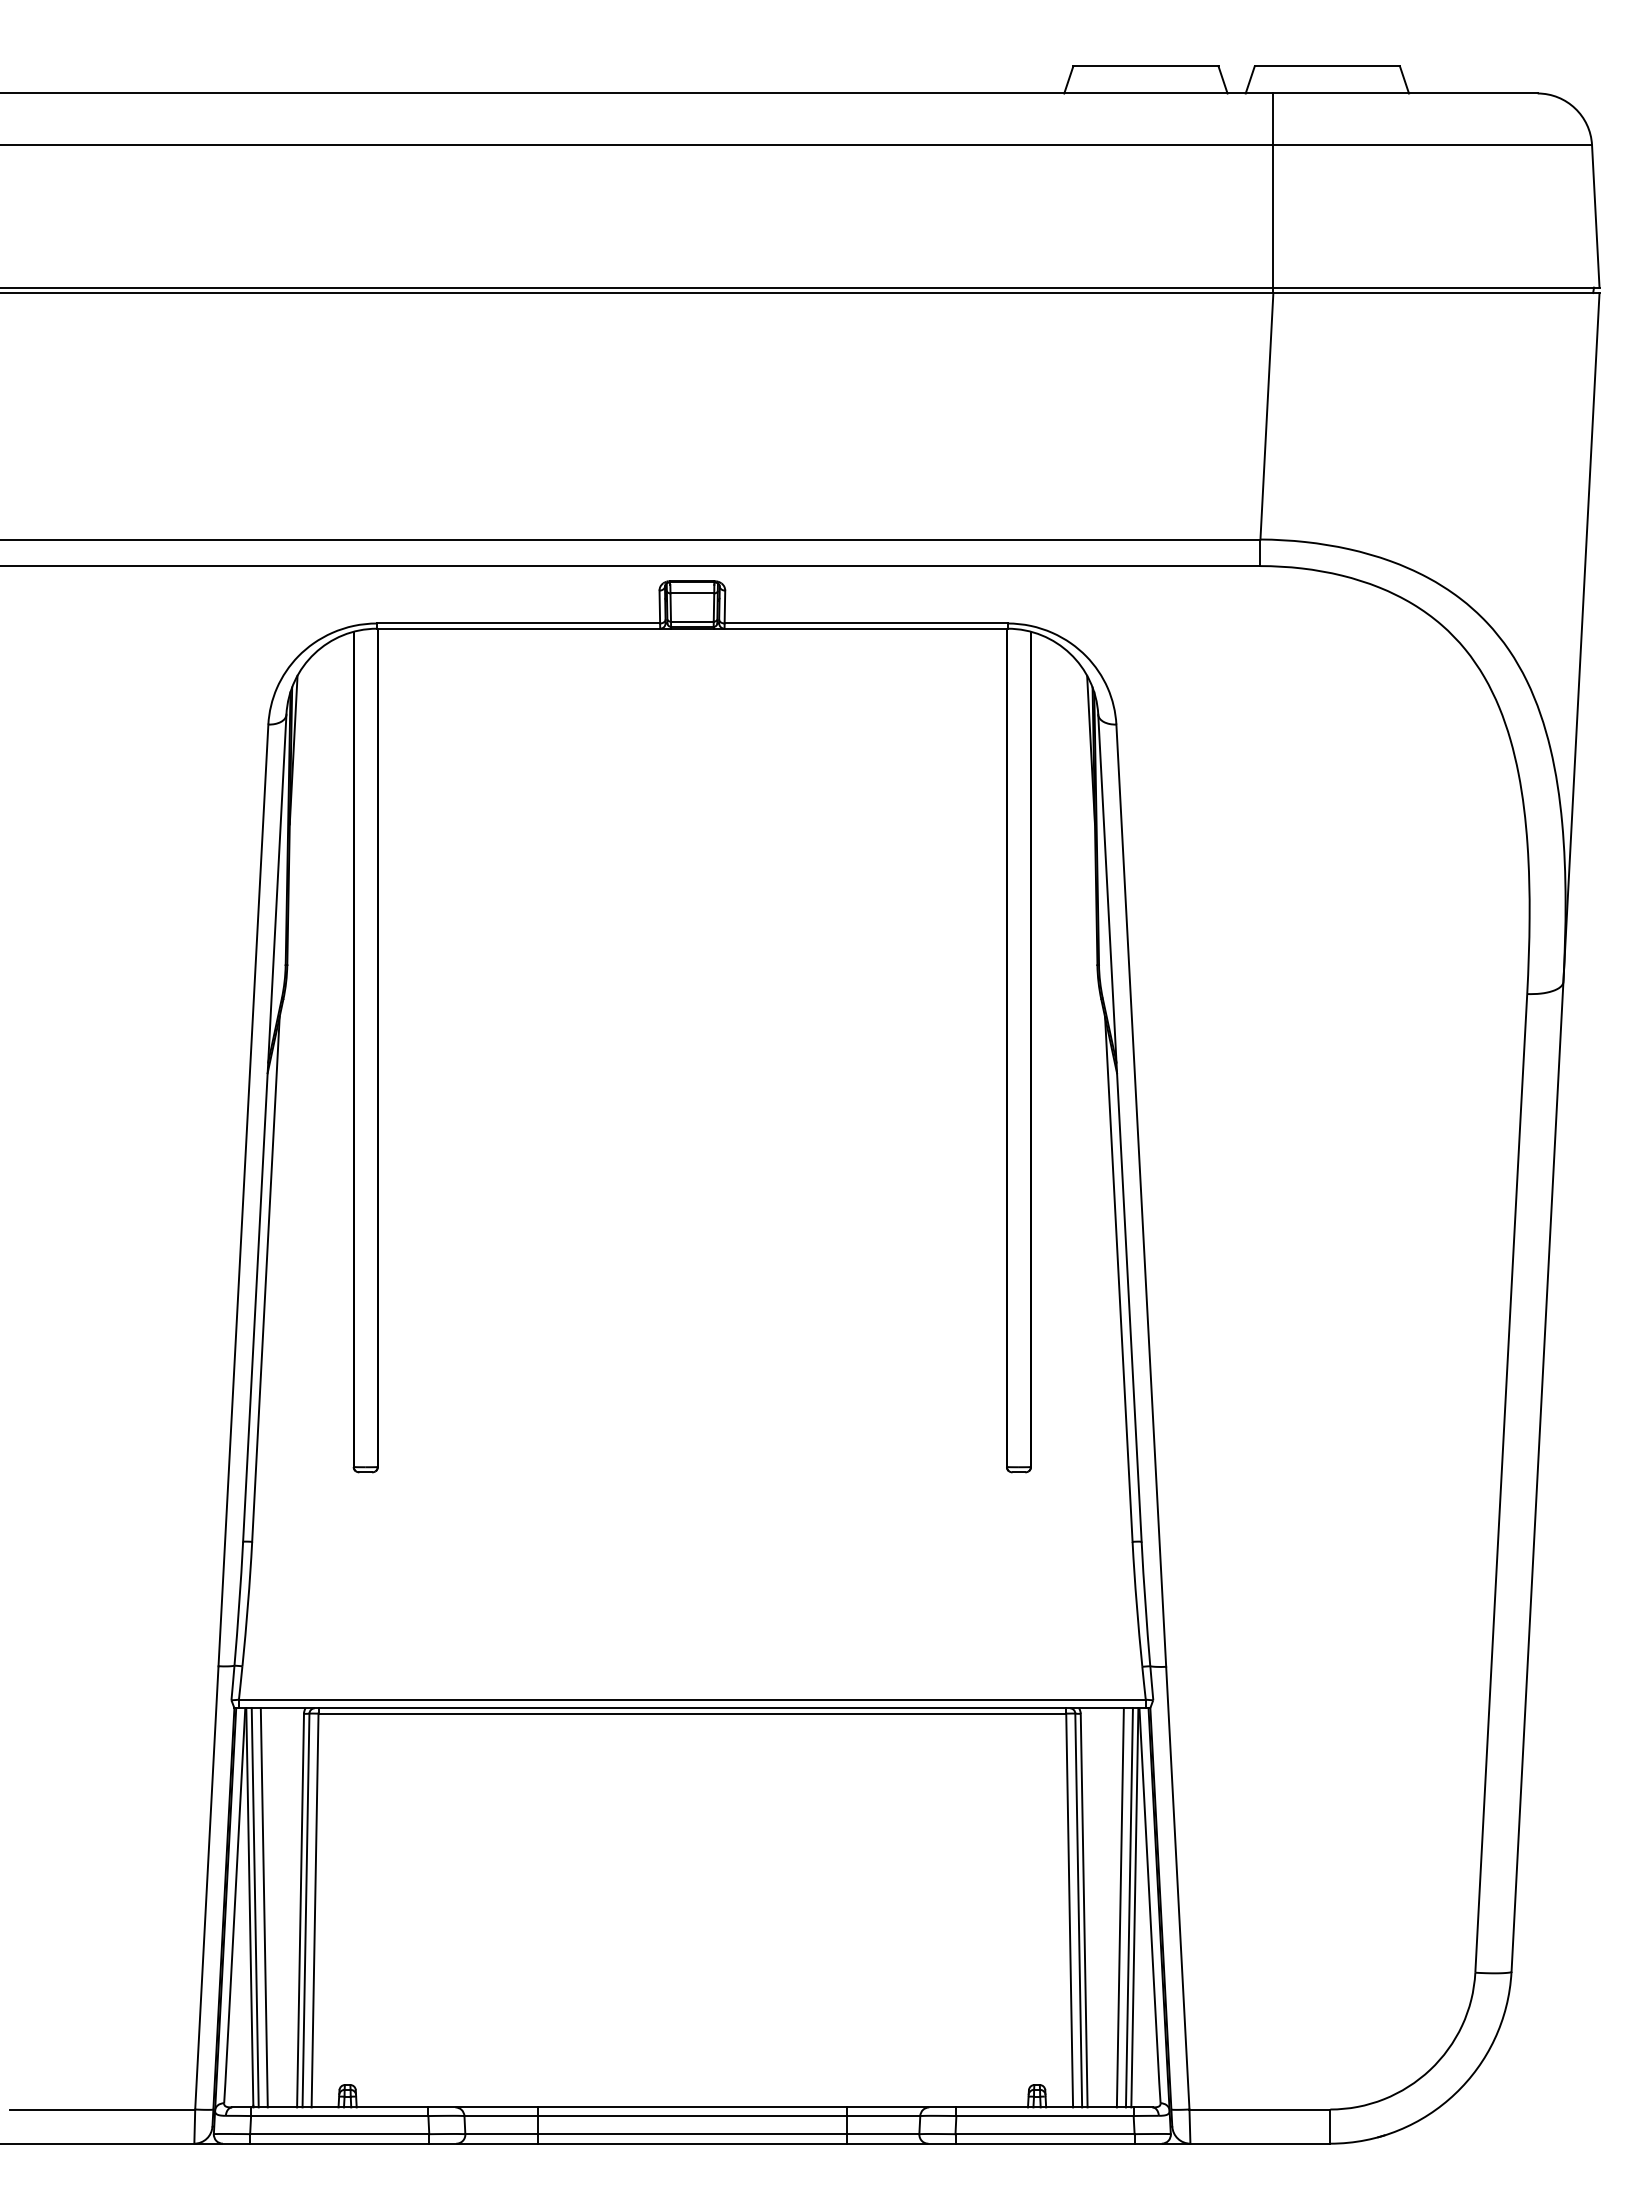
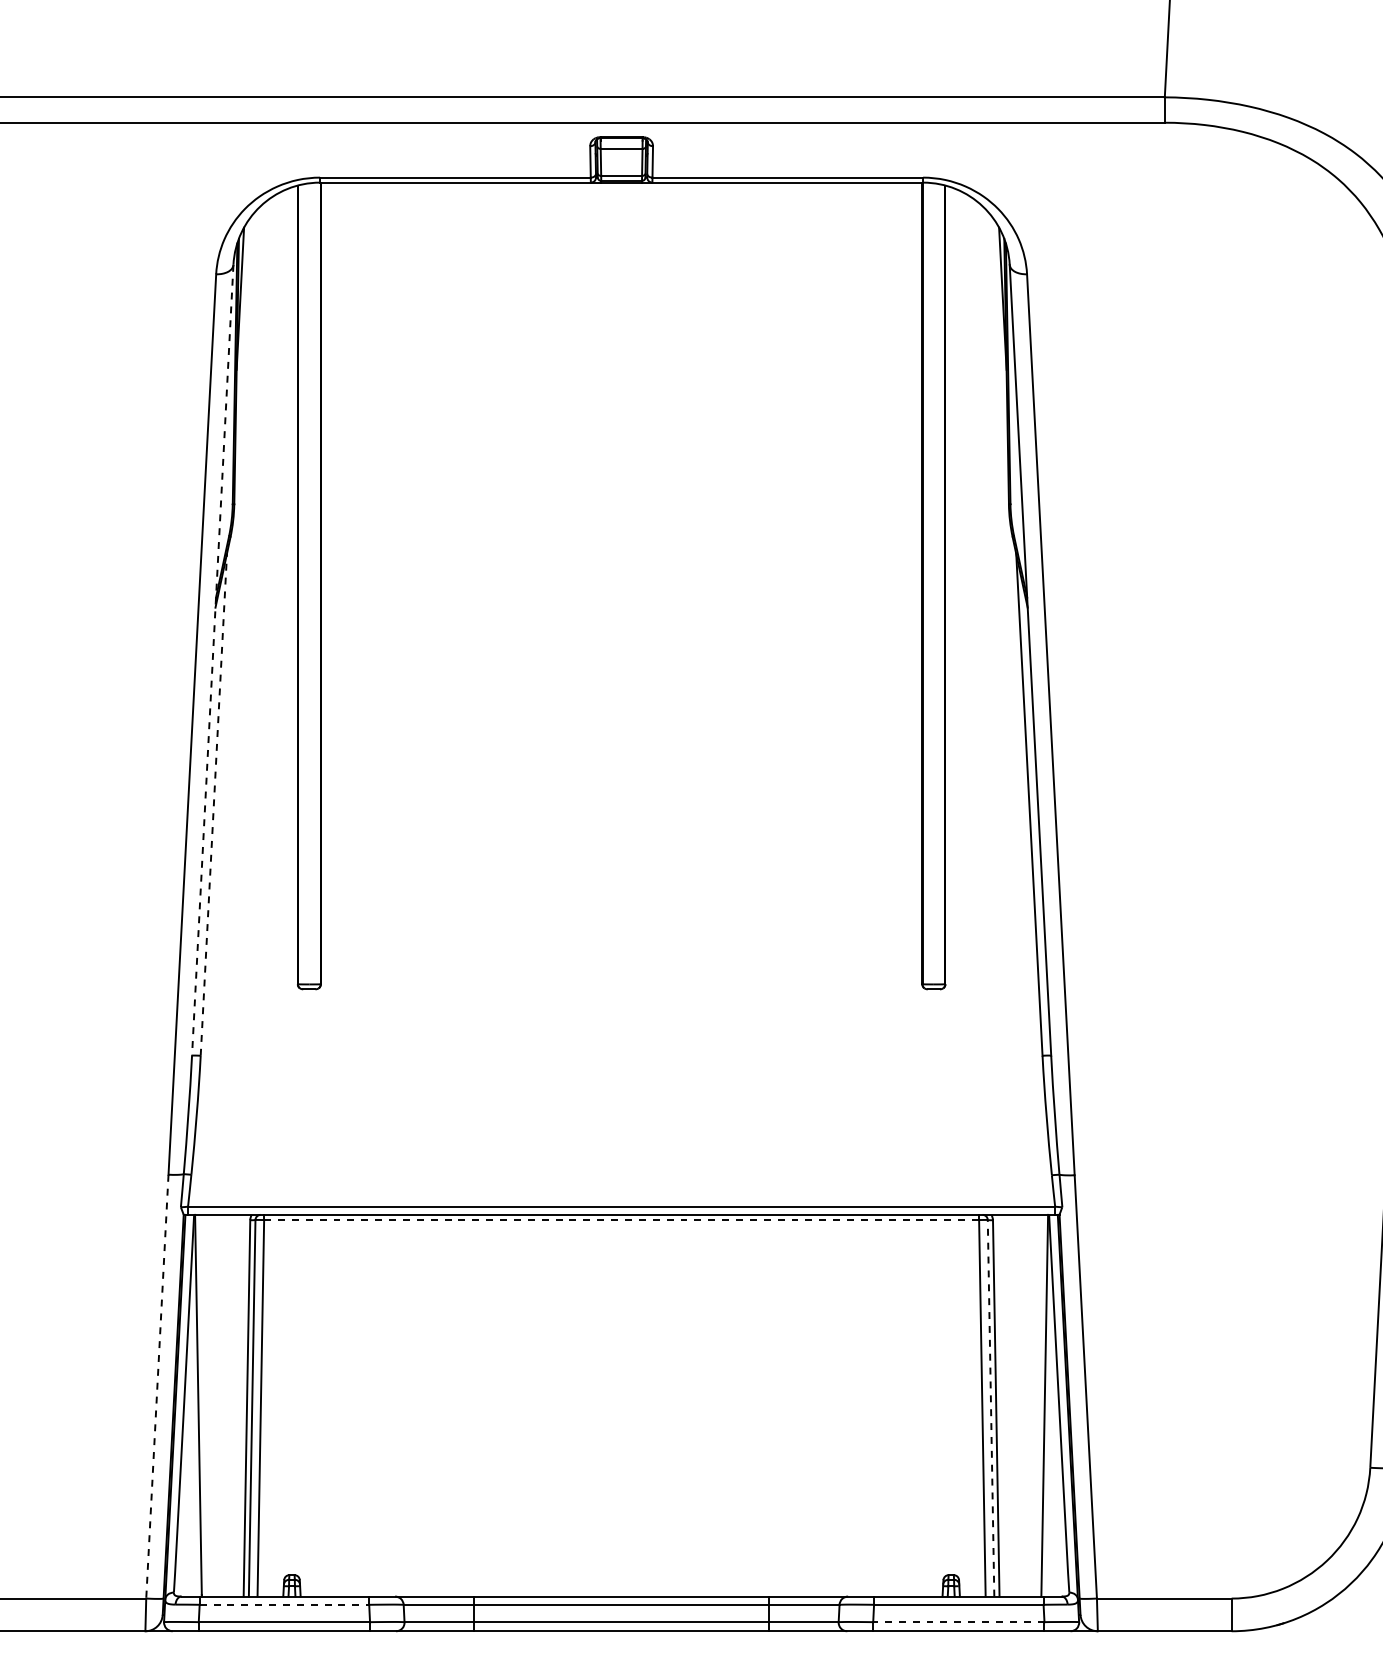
line: (264, 1128) -> (212, 660), solid -> dashed
line: (265, 1279) -> (213, 804), solid -> dashed
line: (692, 1713) -> (621, 1219), solid -> dashed
line: (206, 1887) -> (157, 1386), solid -> dashed
line: (254, 1907) -> (202, 1405), removed
line: (263, 1907) -> (211, 1405), removed
line: (1119, 1907) -> (1030, 1405), removed
line: (1128, 1907) -> (1038, 1405), removed
line: (1078, 1910) -> (990, 1408), solid -> dashed
line: (339, 2116) -> (284, 1605), solid -> dashed
line: (1045, 2134) -> (959, 1622), solid -> dashed

